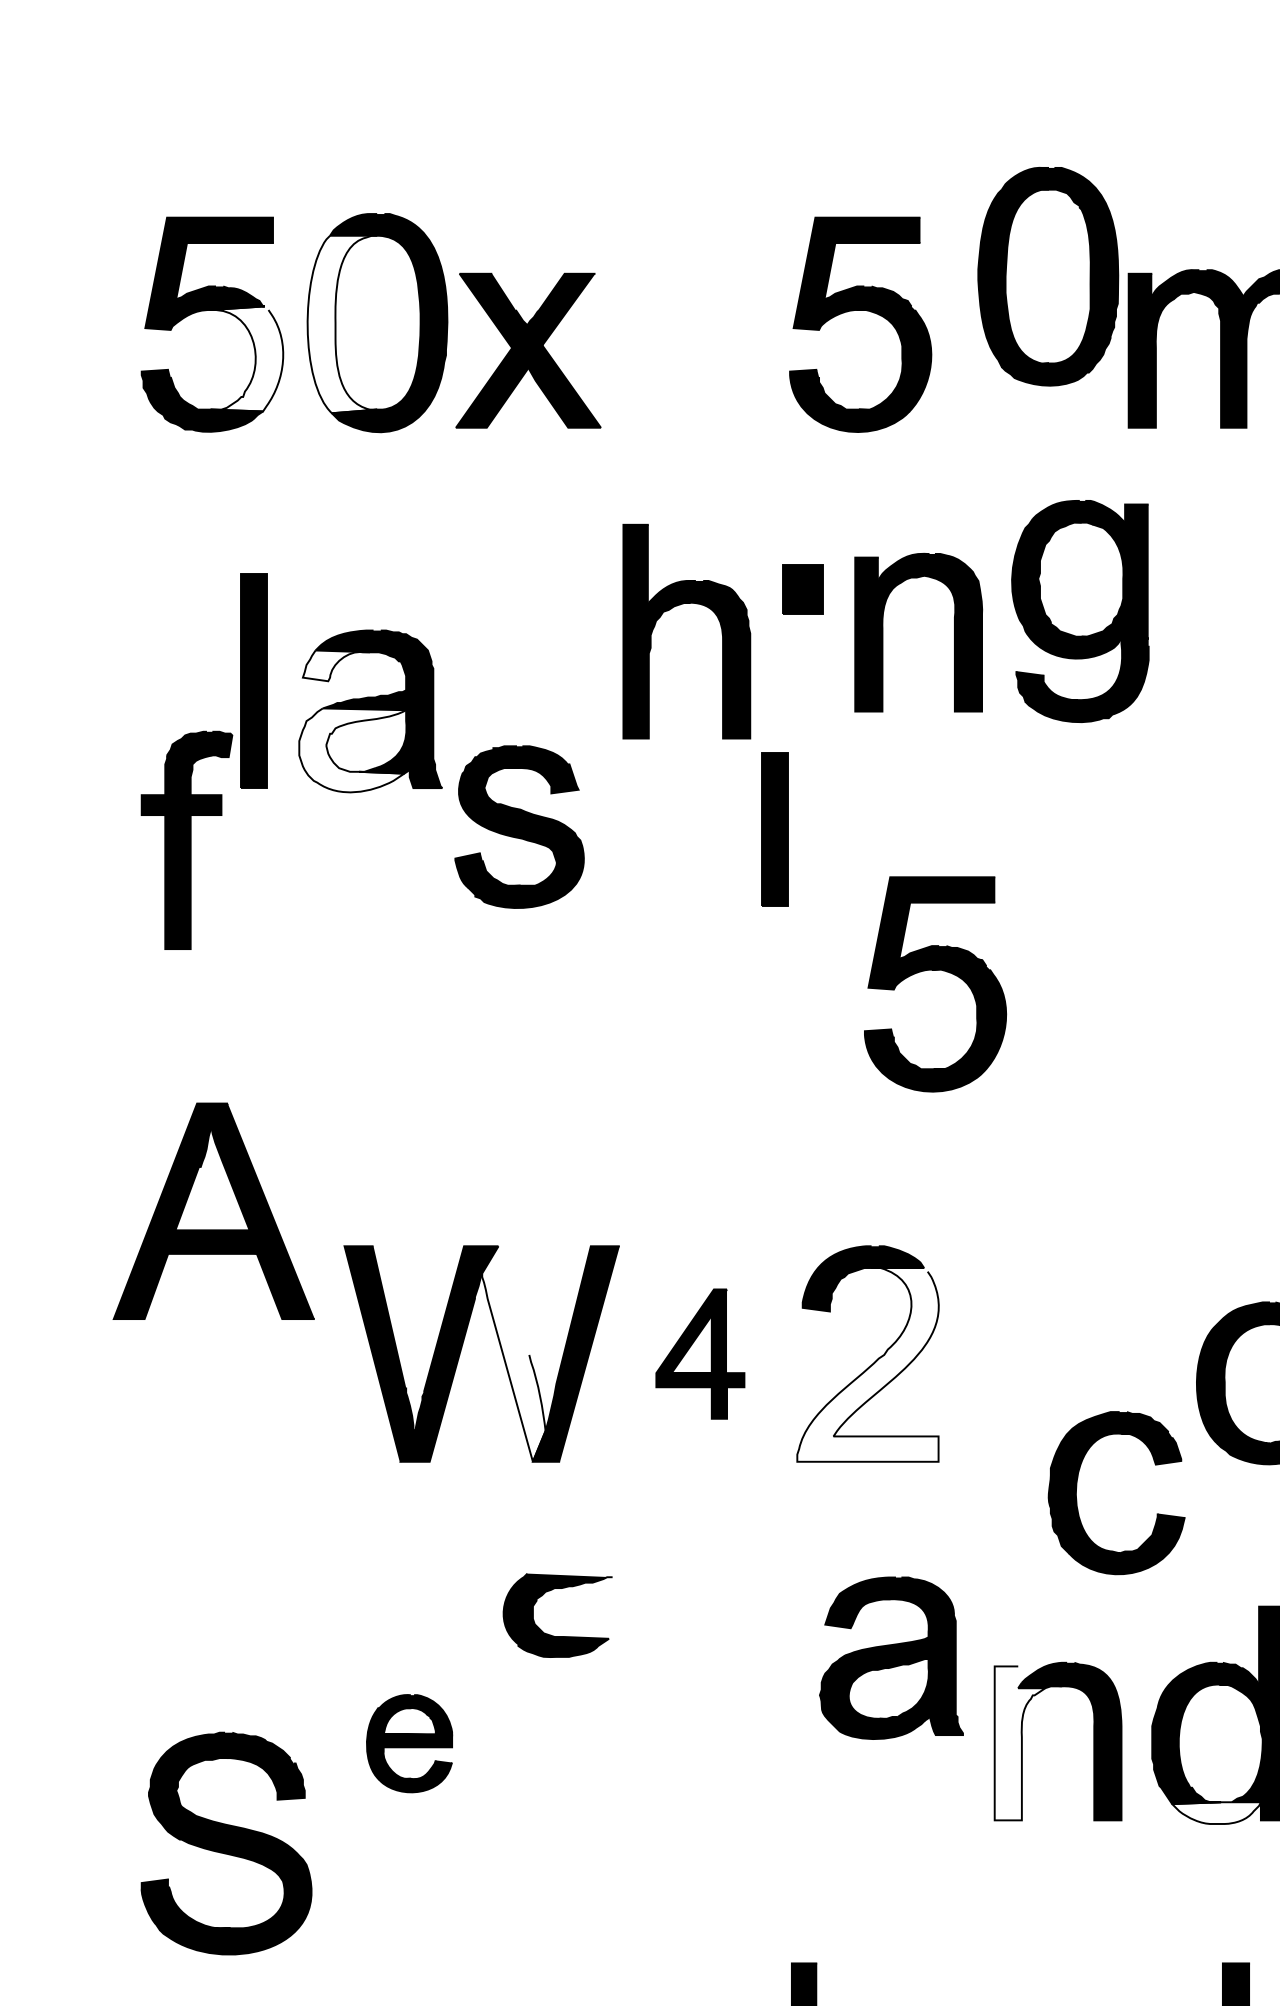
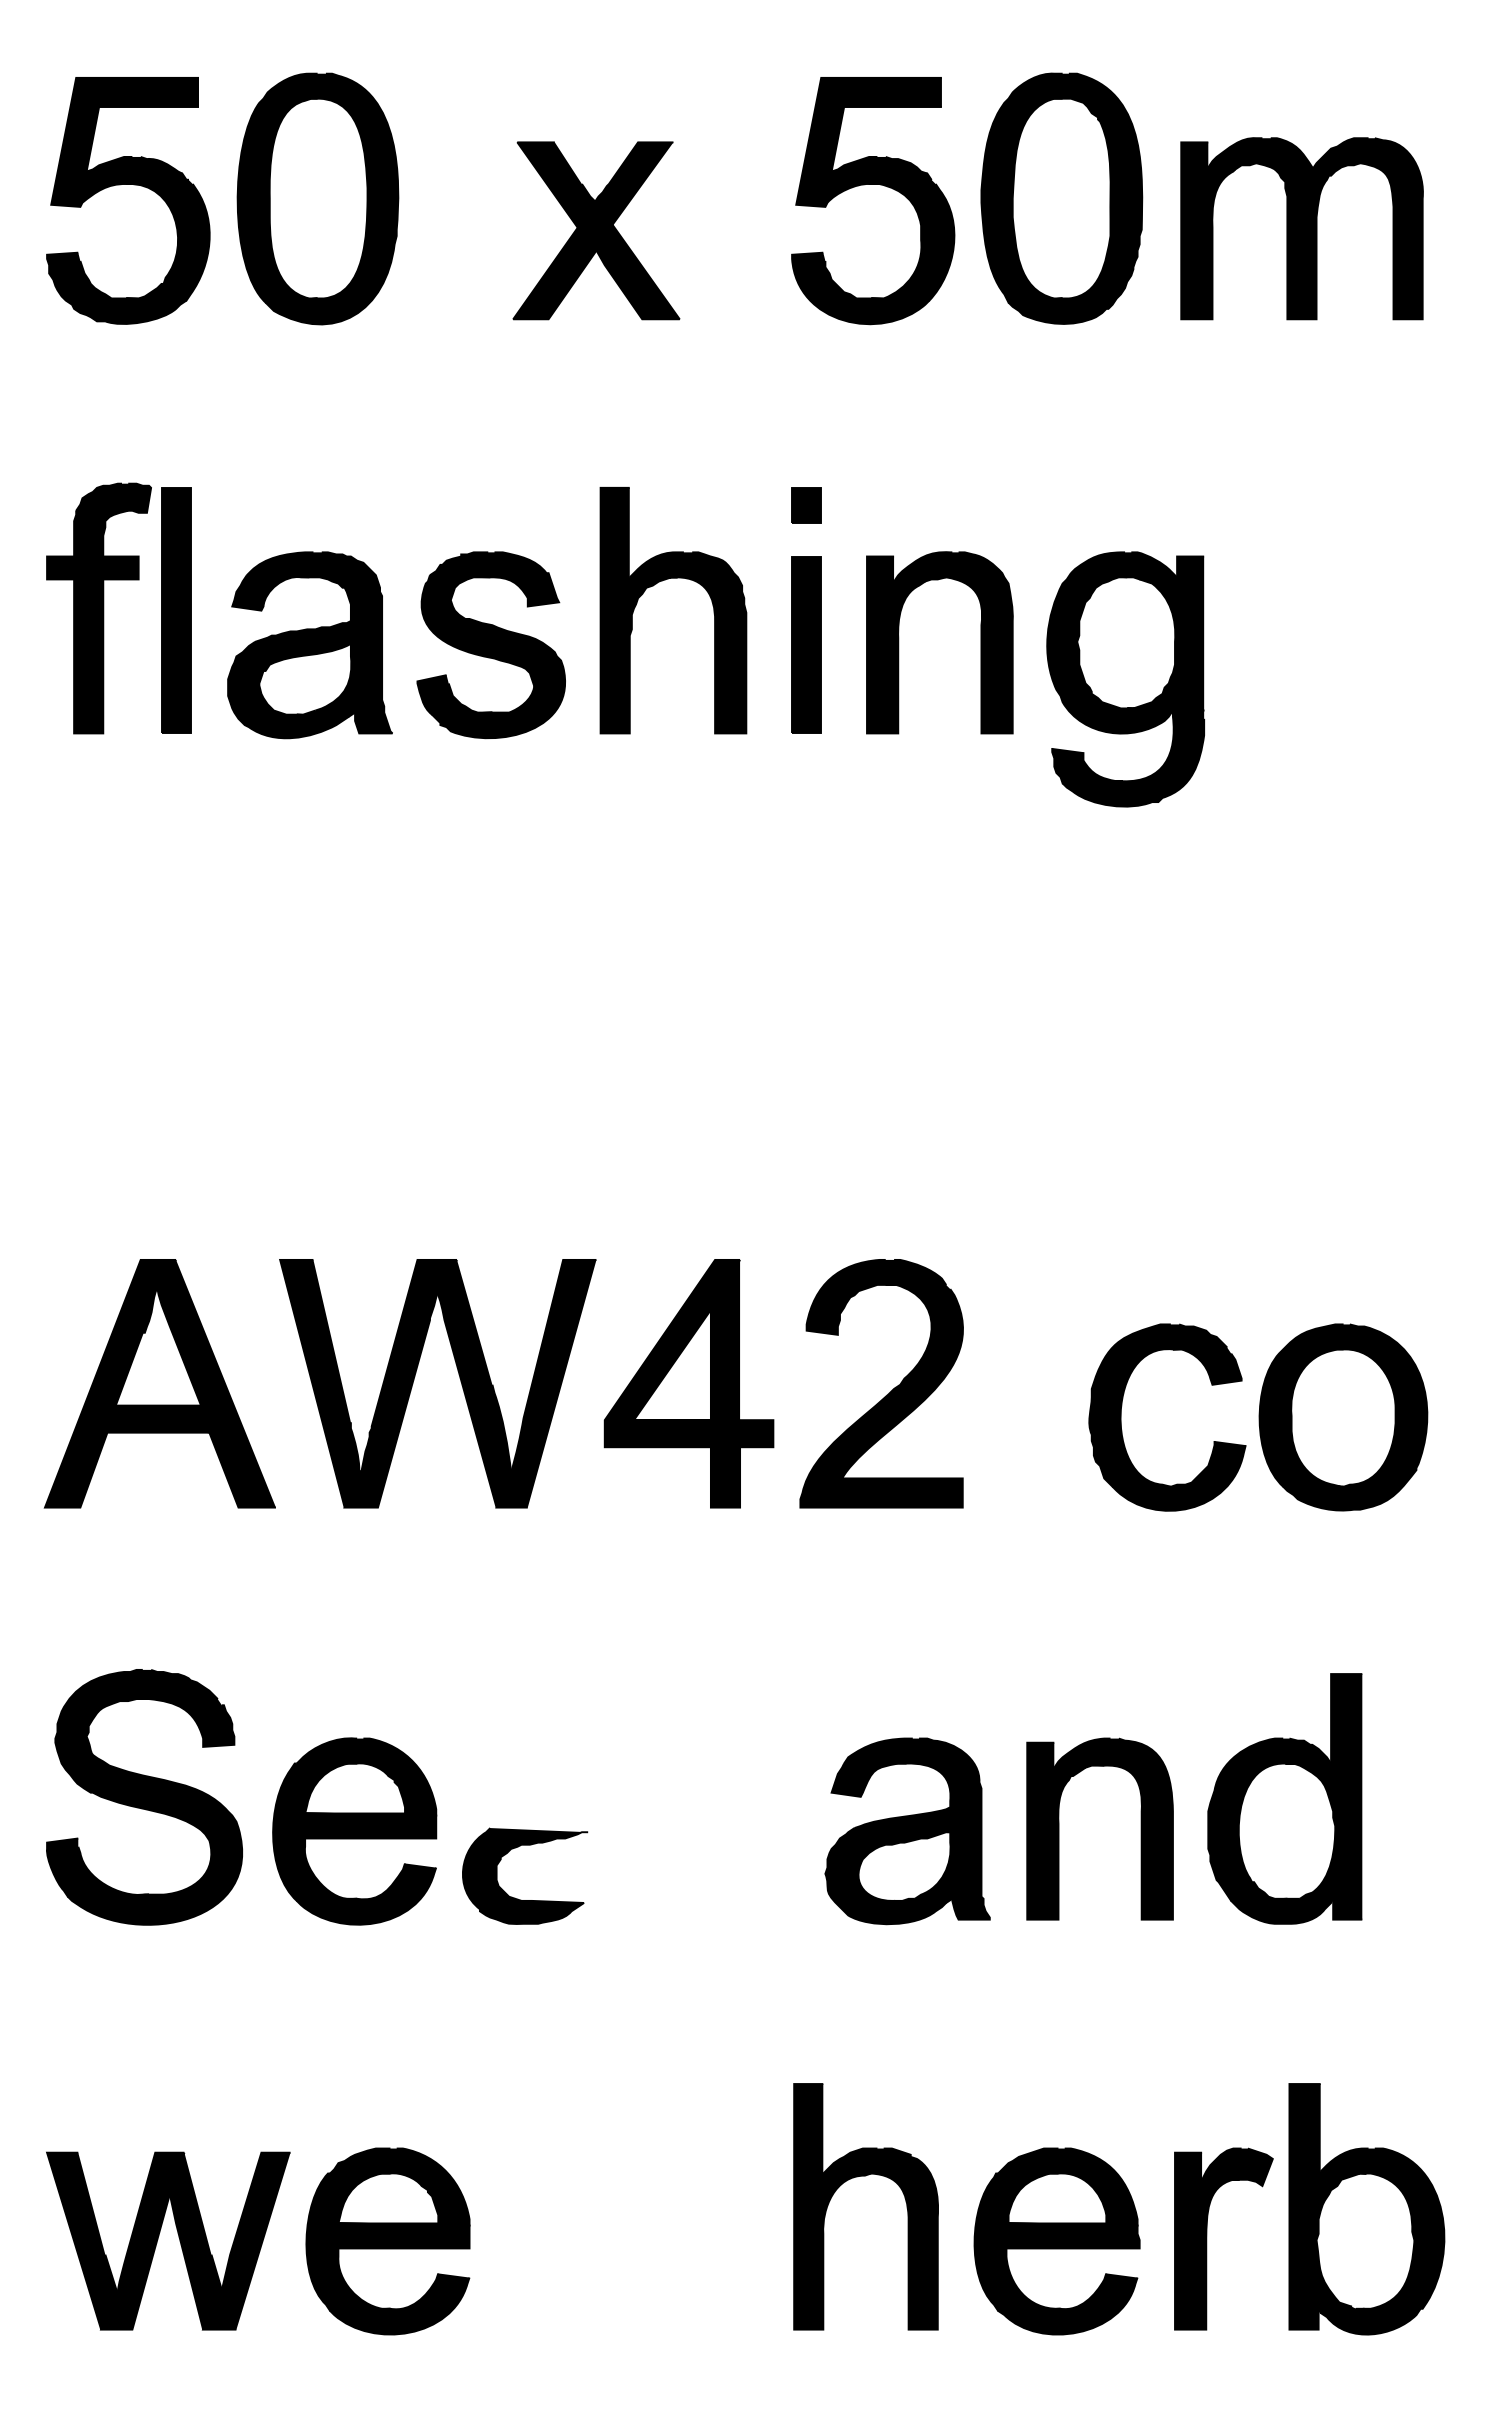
part: (1048, 276) -> (1061, 198), moved
fill: (342, 324) -> (277, 200), added
part: (528, 350) -> (596, 230), moved
fill: (246, 358) -> (167, 239), added
part: (802, 589) -> (806, 505), size x0.62
part: (677, 606) -> (662, 581), moved
part: (1080, 611) -> (1125, 679), moved
part: (883, 632) -> (899, 642), moved
fill: (336, 665) -> (270, 592), added
fill: (352, 749) -> (289, 689), added
part: (518, 827) -> (490, 645), moved
part: (774, 829) -> (806, 644), moved
part: (186, 840) -> (98, 608), moved
part: (935, 970) -> (959, 942), removed
part: (213, 1211) -> (159, 1383), moved
fill: (513, 1353) -> (474, 1383), added
part: (699, 1353) -> (688, 1383), size x1.67
fill: (867, 1364) -> (881, 1395), added
part: (1076, 1493) -> (1121, 1417), moved
part: (551, 1634) -> (518, 1898), moved
part: (891, 1658) -> (907, 1831), moved
fill: (1020, 1742) -> (1056, 1830), added
part: (409, 1743) -> (354, 1831), size x1.67
fill: (1216, 1812) -> (1282, 1910), added
part: (226, 1843) -> (144, 1797), moved

